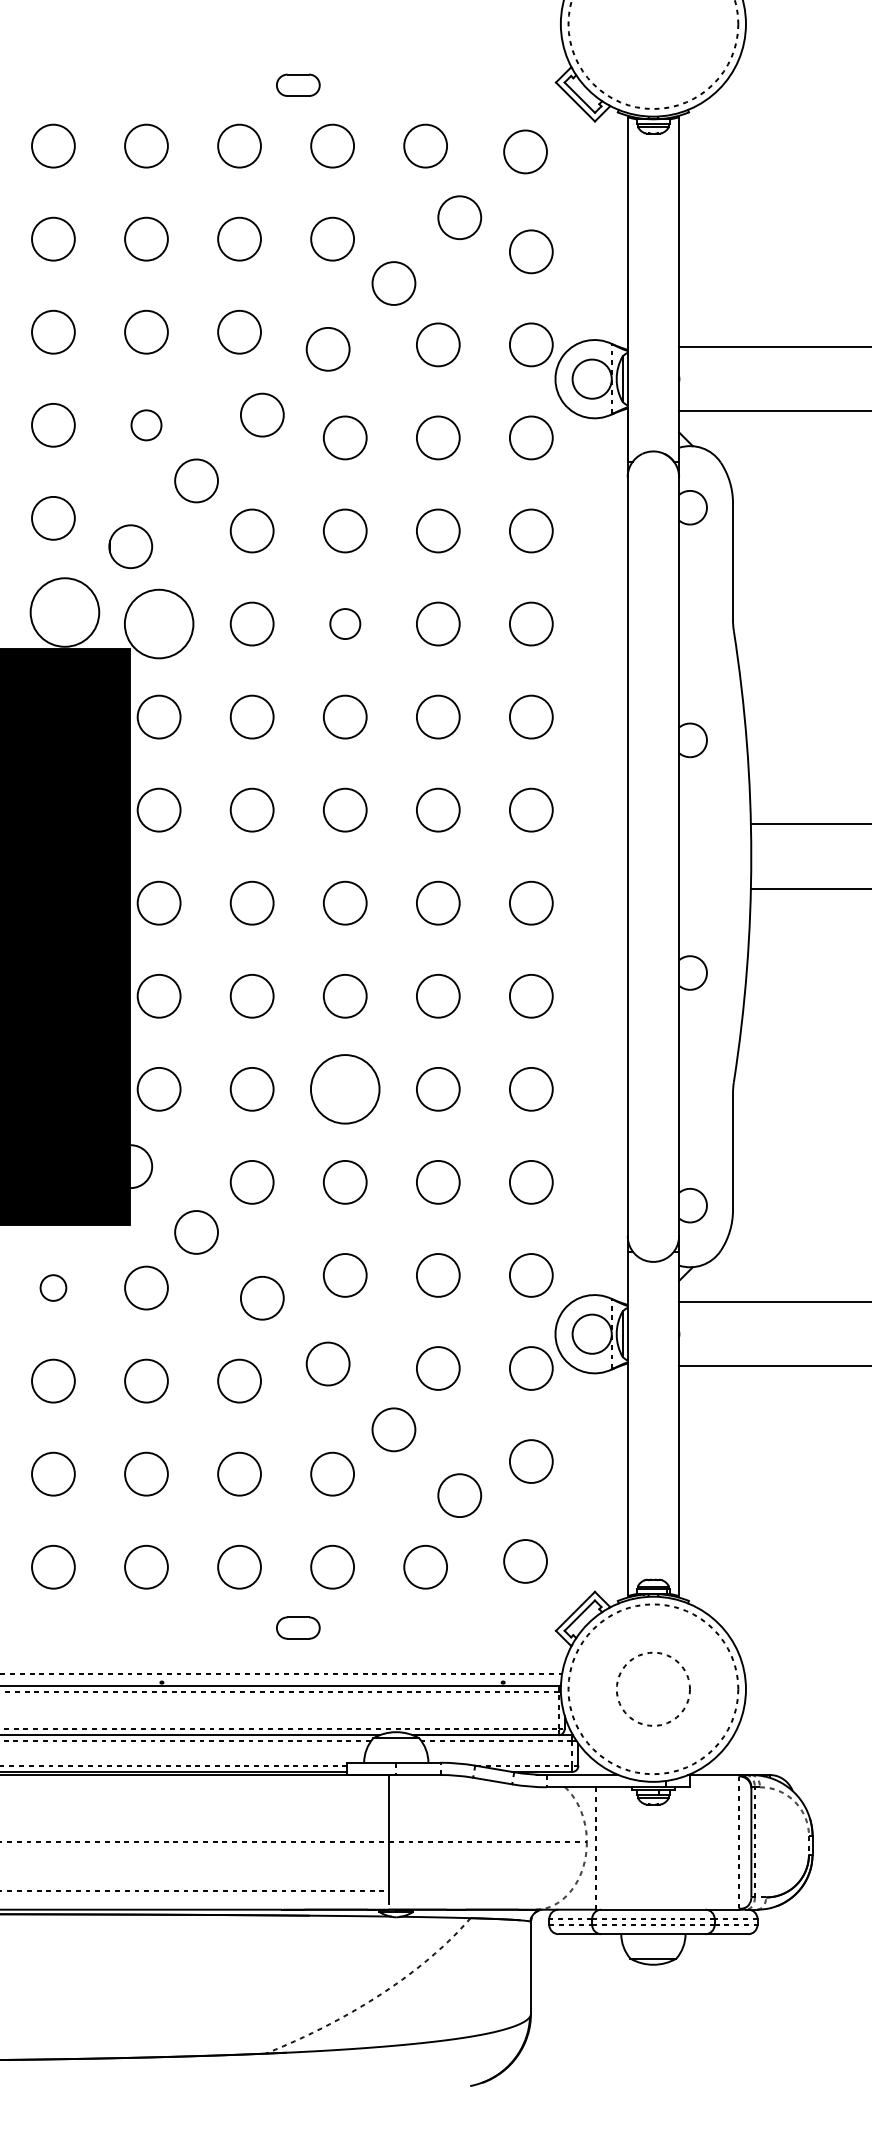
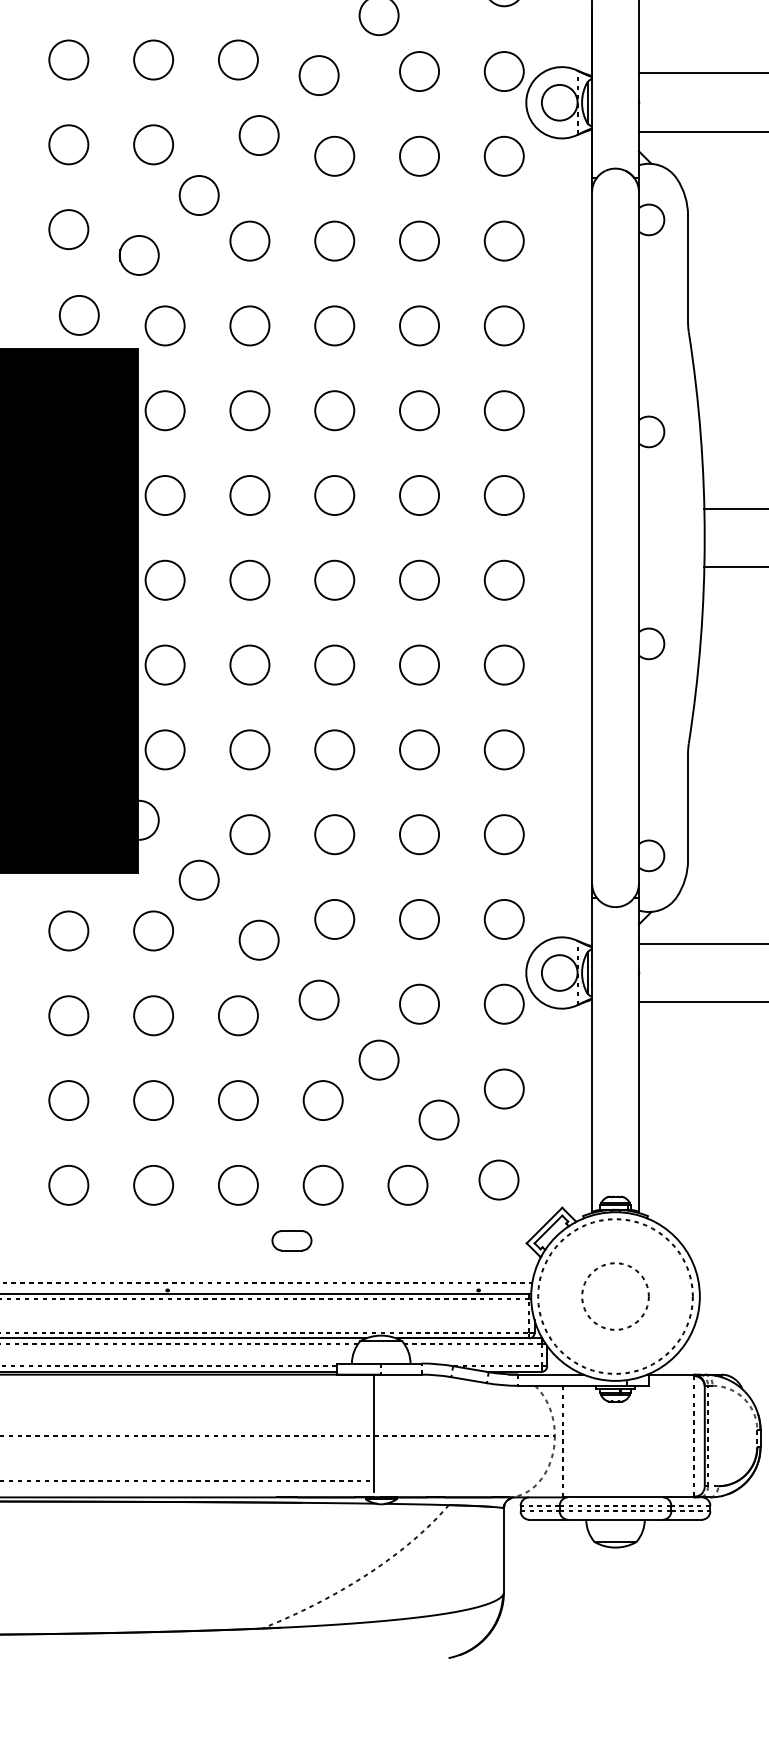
circle: (146, 425) -> (153, 144), size x1.43
circle: (64, 612) -> (78, 315), size x0.62
circle: (158, 623) -> (164, 325), size x0.62
circle: (345, 623) -> (334, 325), size x1.43
circle: (344, 1088) -> (334, 749), size x0.62
circle: (53, 1287) -> (68, 930), size x1.67

